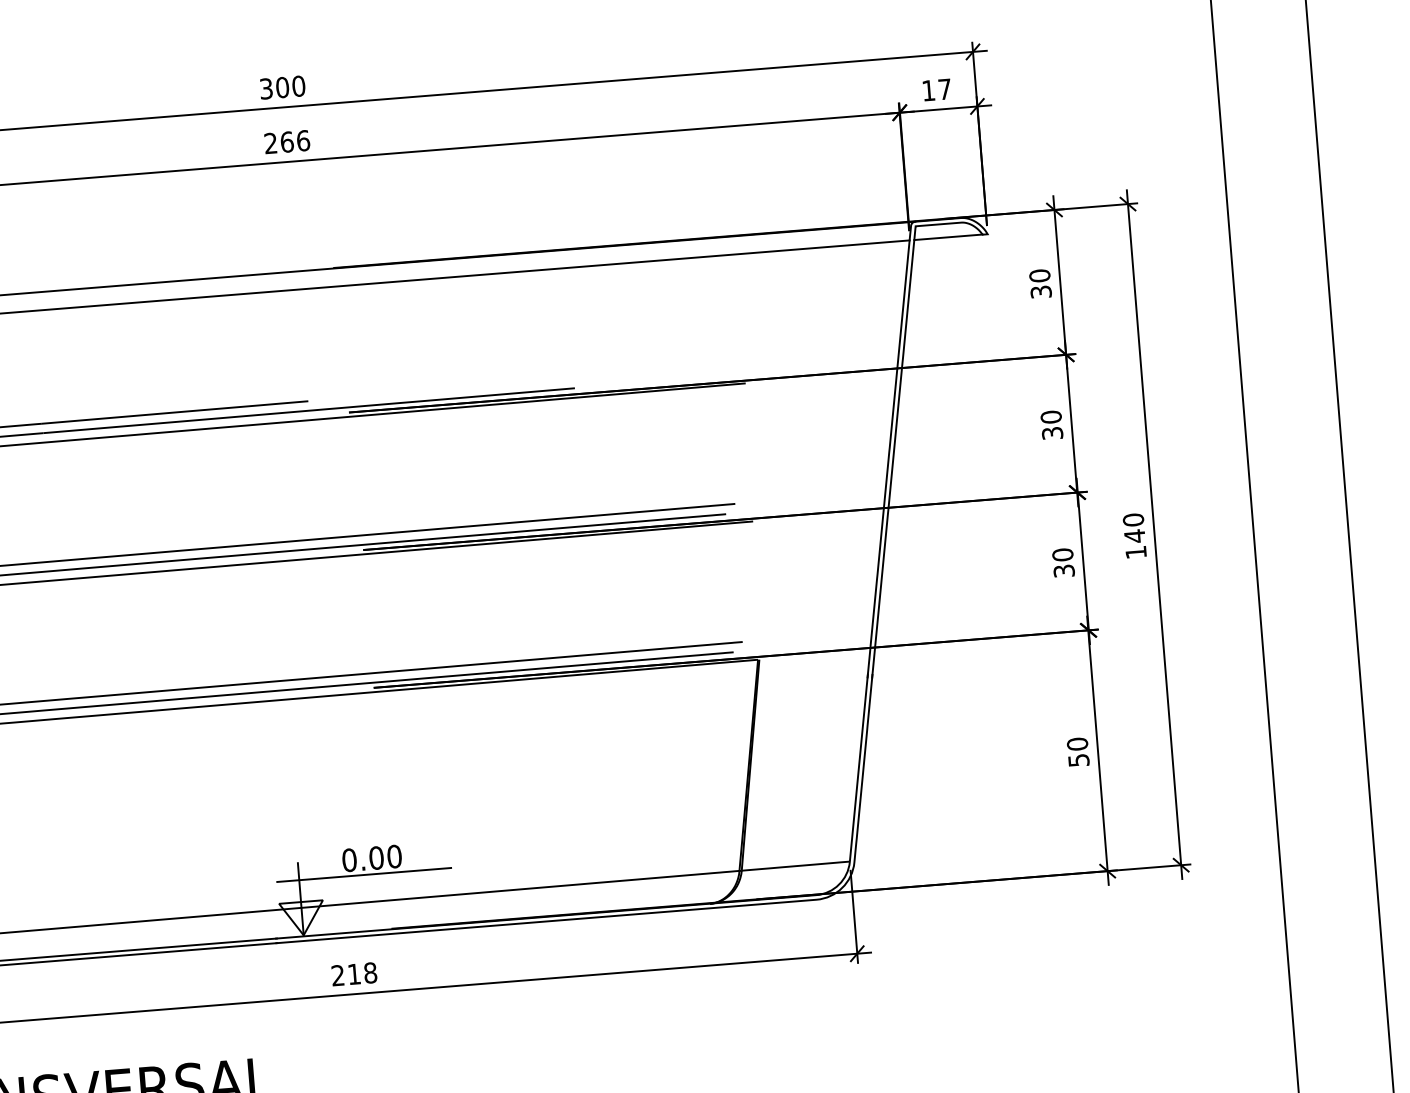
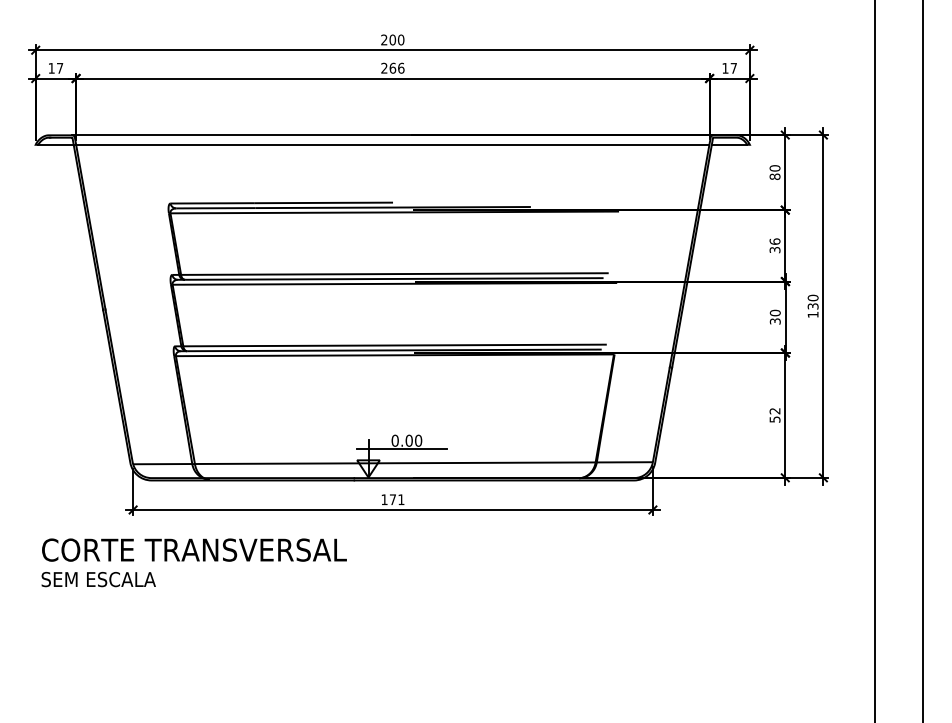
text: (266, 89) -> (384, 40), 300 -> 200
text: (1040, 291) -> (774, 176), 30 -> 80
text: (1050, 416) -> (774, 241), 30 -> 36
text: (1133, 536) -> (812, 306), 140 -> 130
text: (1076, 742) -> (774, 410), 50 -> 52
text: (353, 973) -> (392, 499), 218 -> 171

